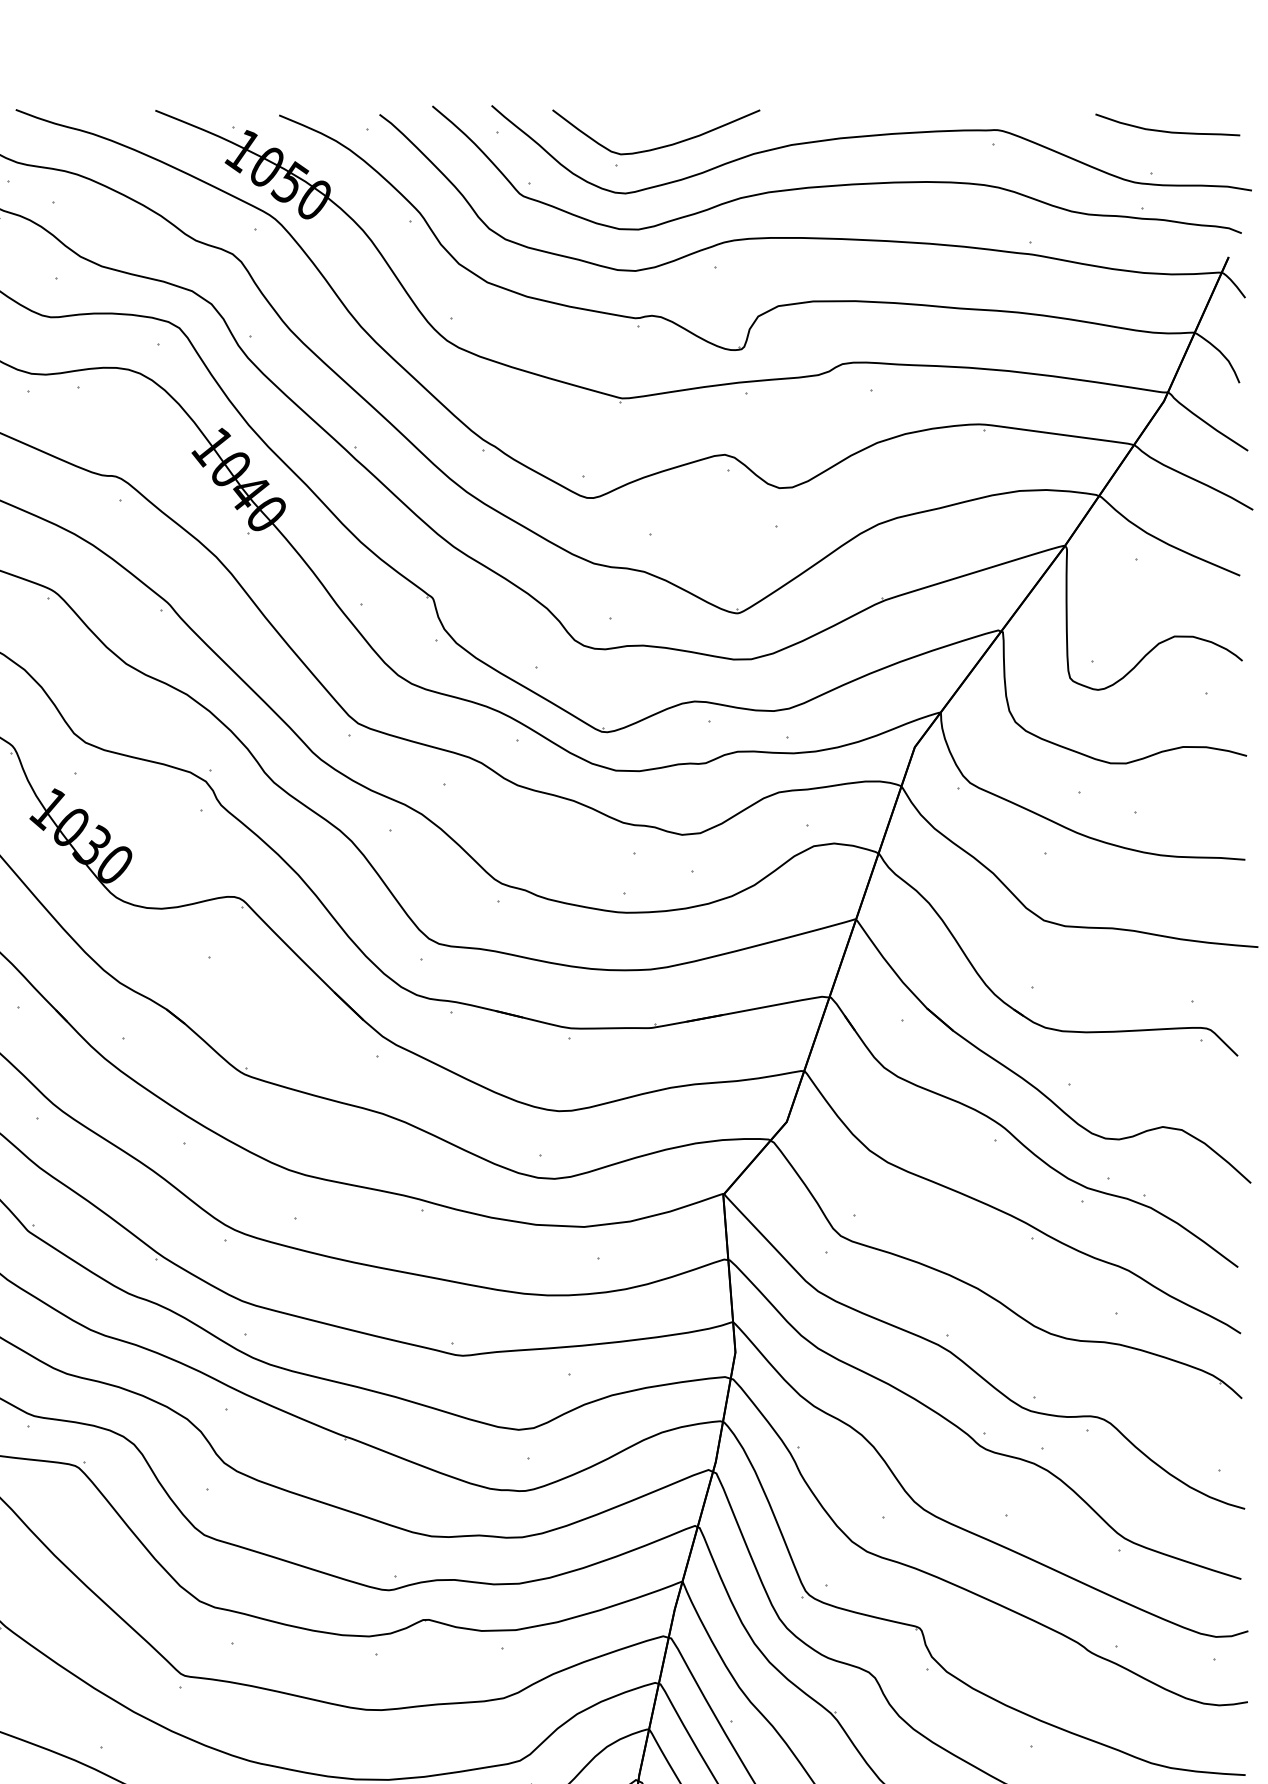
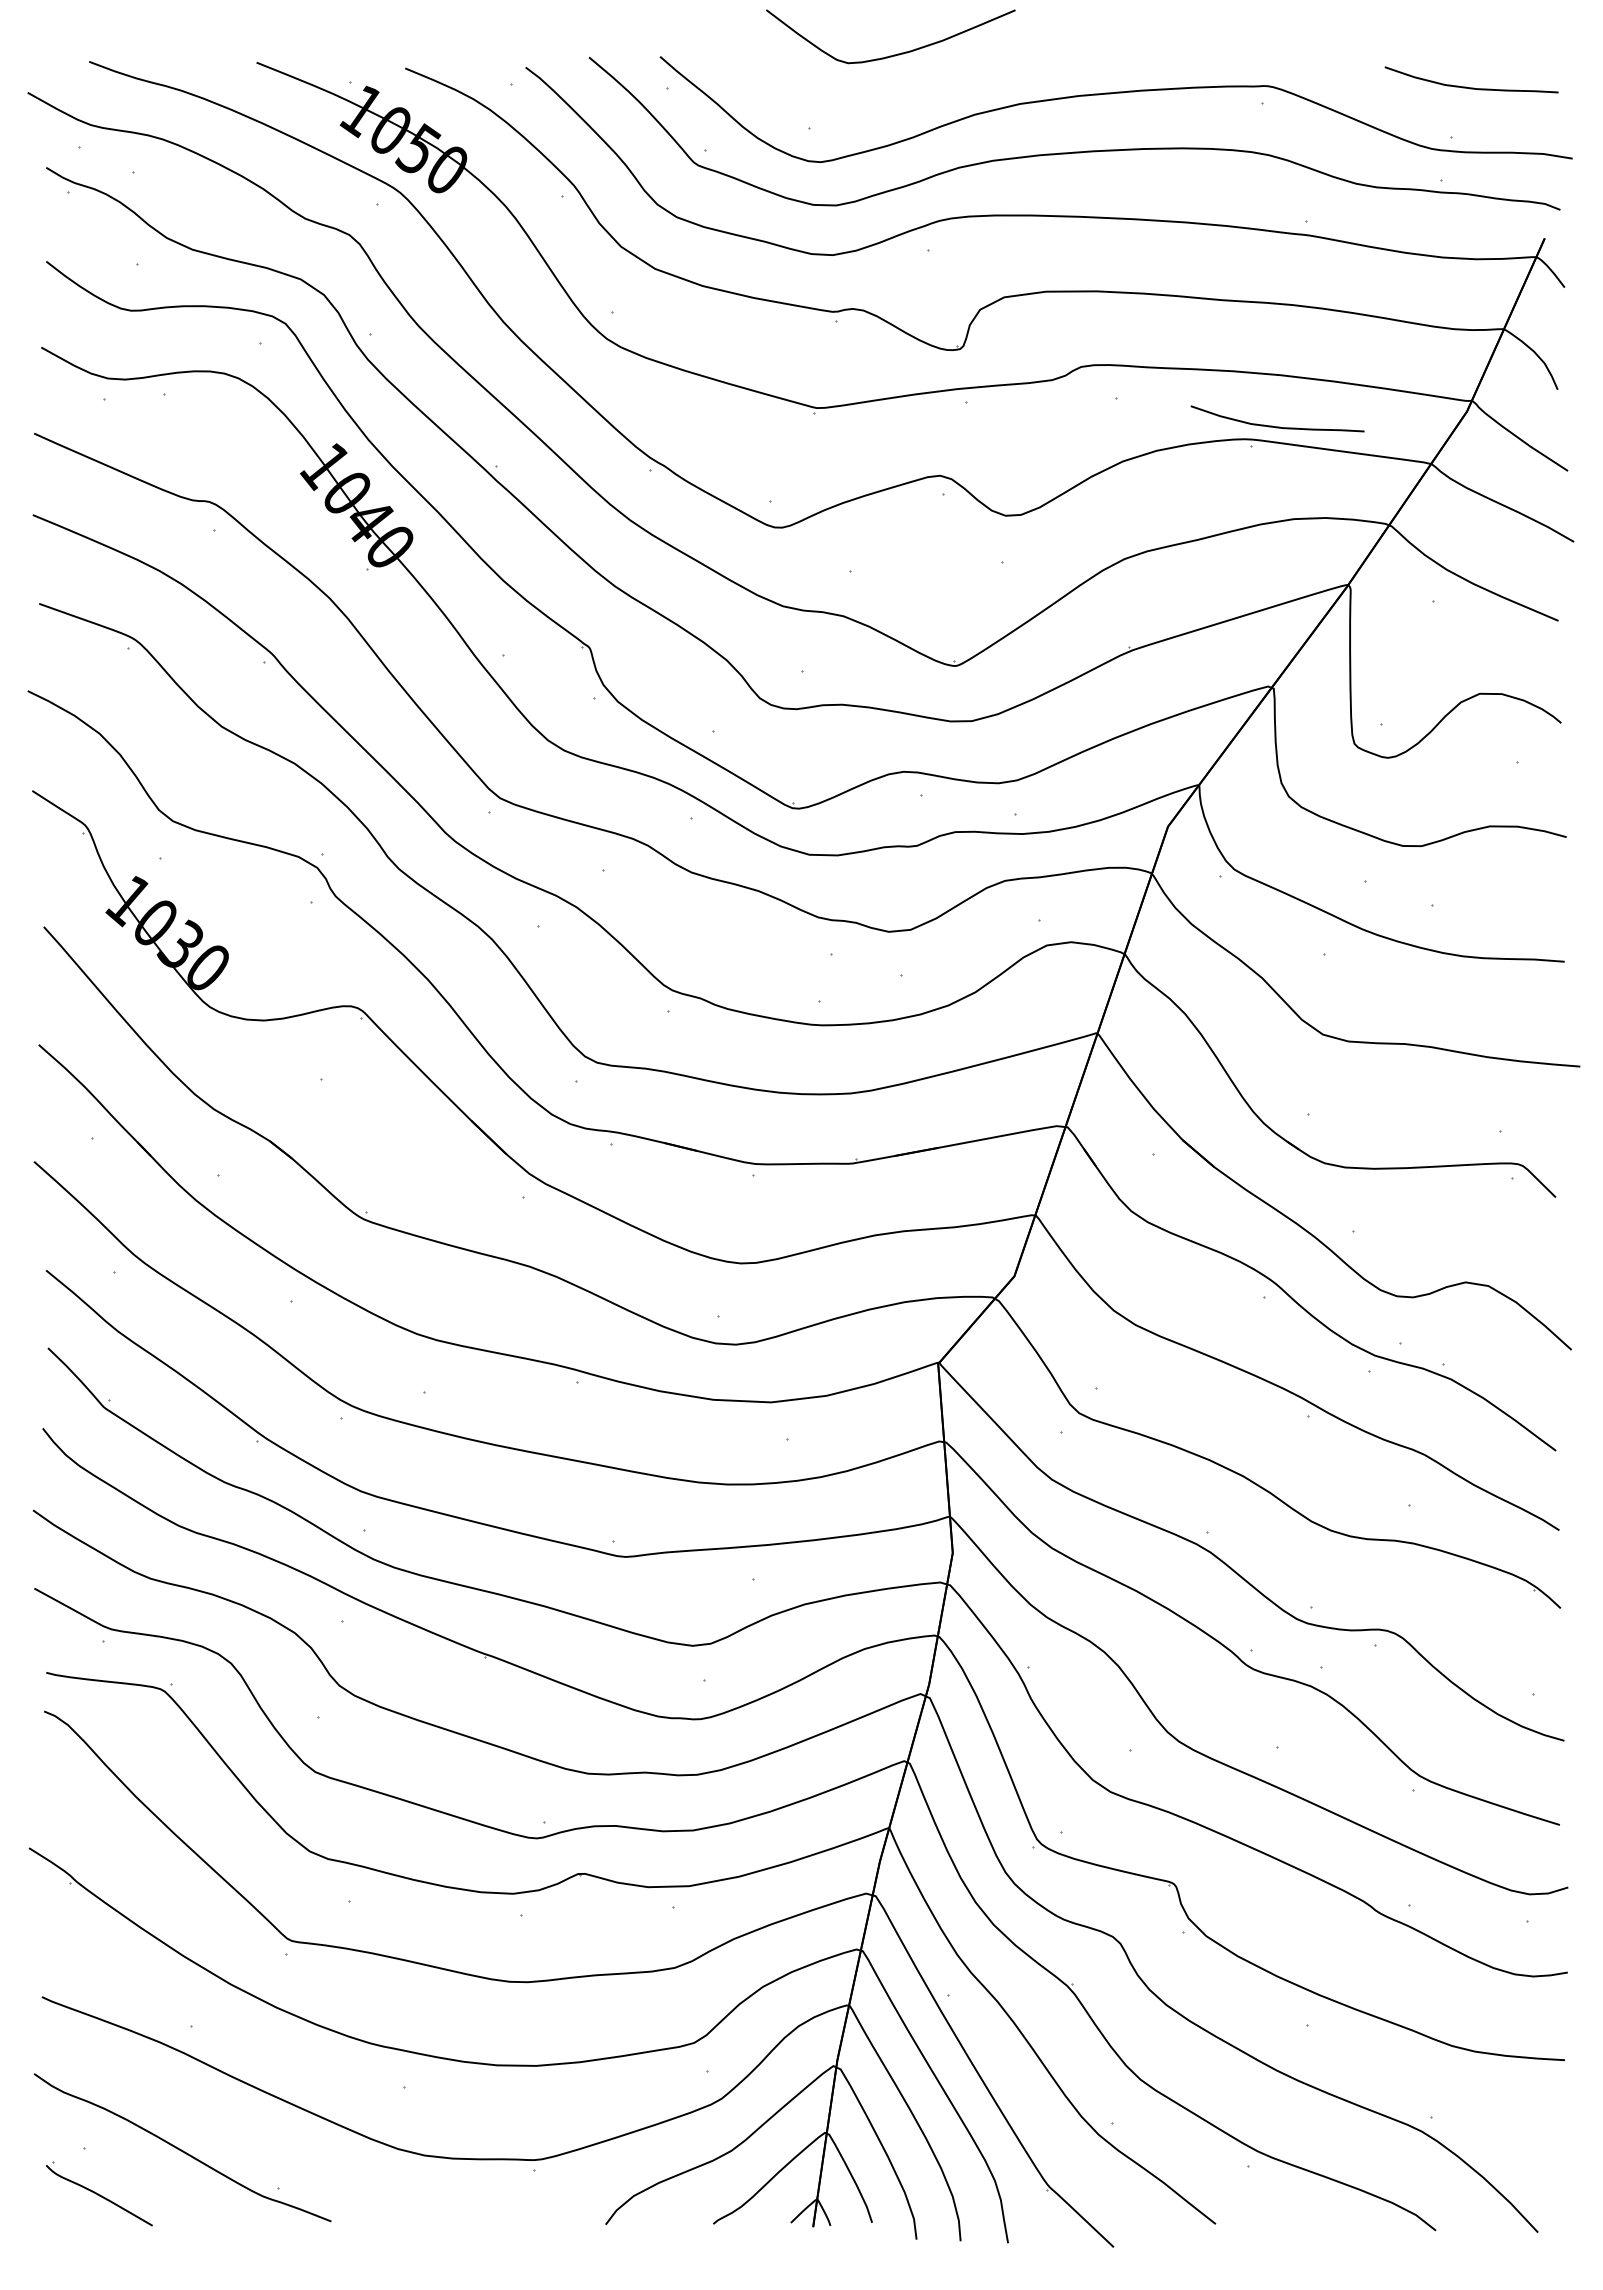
curve: (658, 147) -> (893, 54), moved
curve: (1006, 413) -> (1277, 426), added

